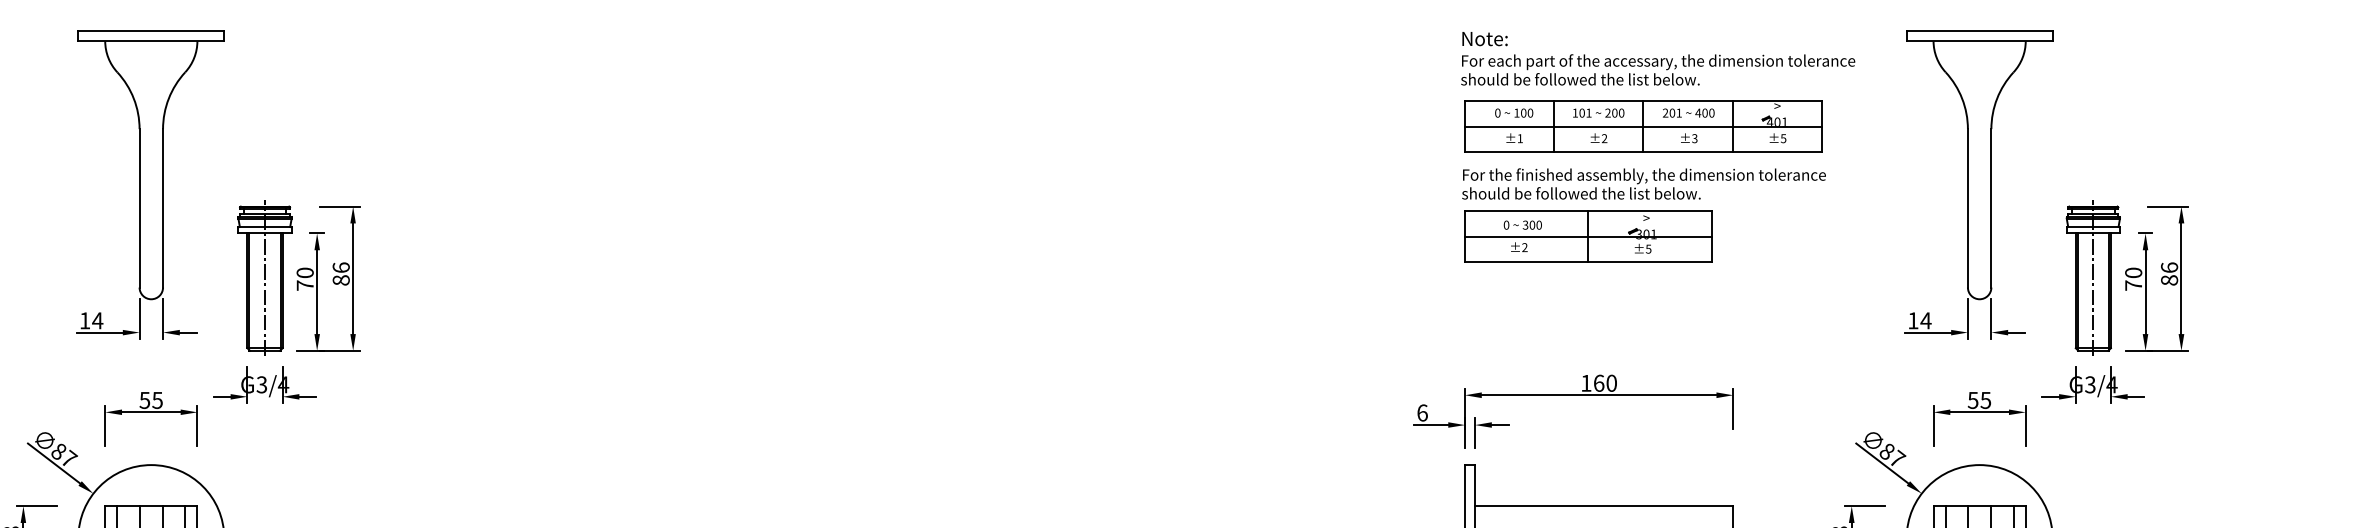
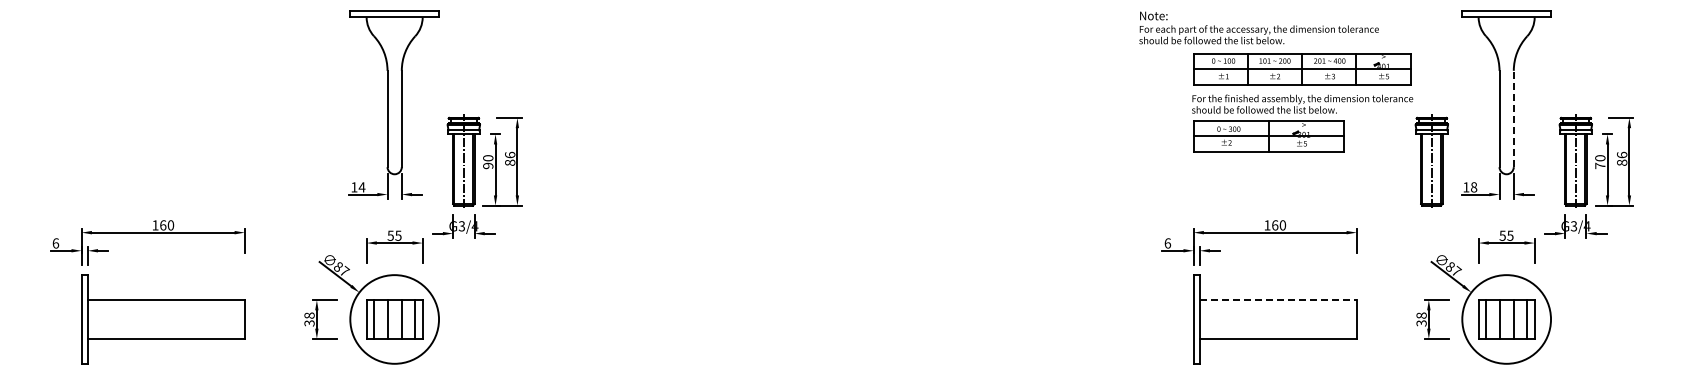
text: (1657, 57) -> (1258, 27), moved
line: (1990, 207) -> (1513, 118), solid -> dashed
part: (1856, 276) -> (1431, 160), added
text: (305, 284) -> (488, 165), 70 -> 90
text: (1925, 321) -> (1473, 187), 14 -> 18
line: (1604, 506) -> (1278, 300), solid -> dashed

